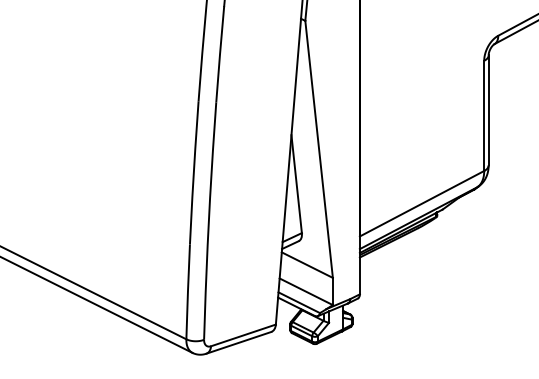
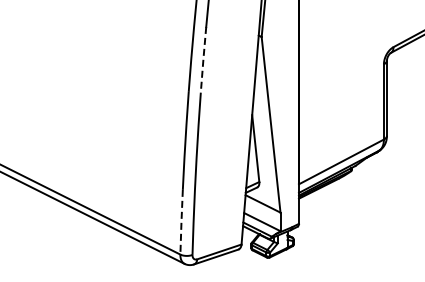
line: (220, 53) -> (203, 59), solid -> dashed
line: (187, 292) -> (181, 222), solid -> dashed

